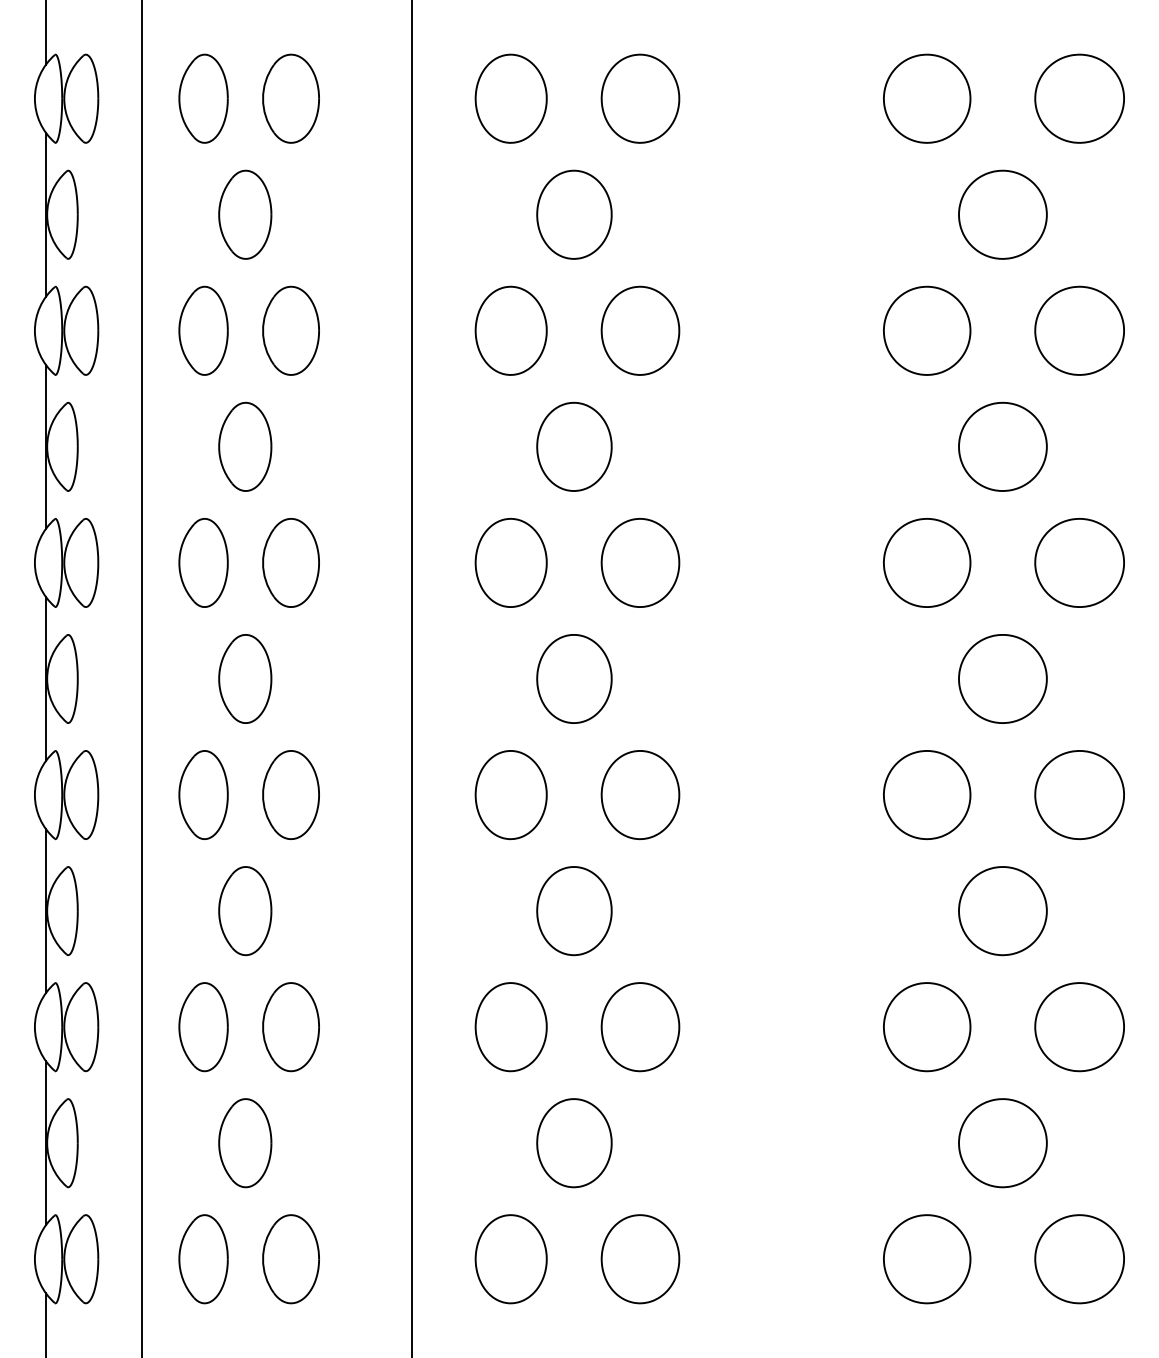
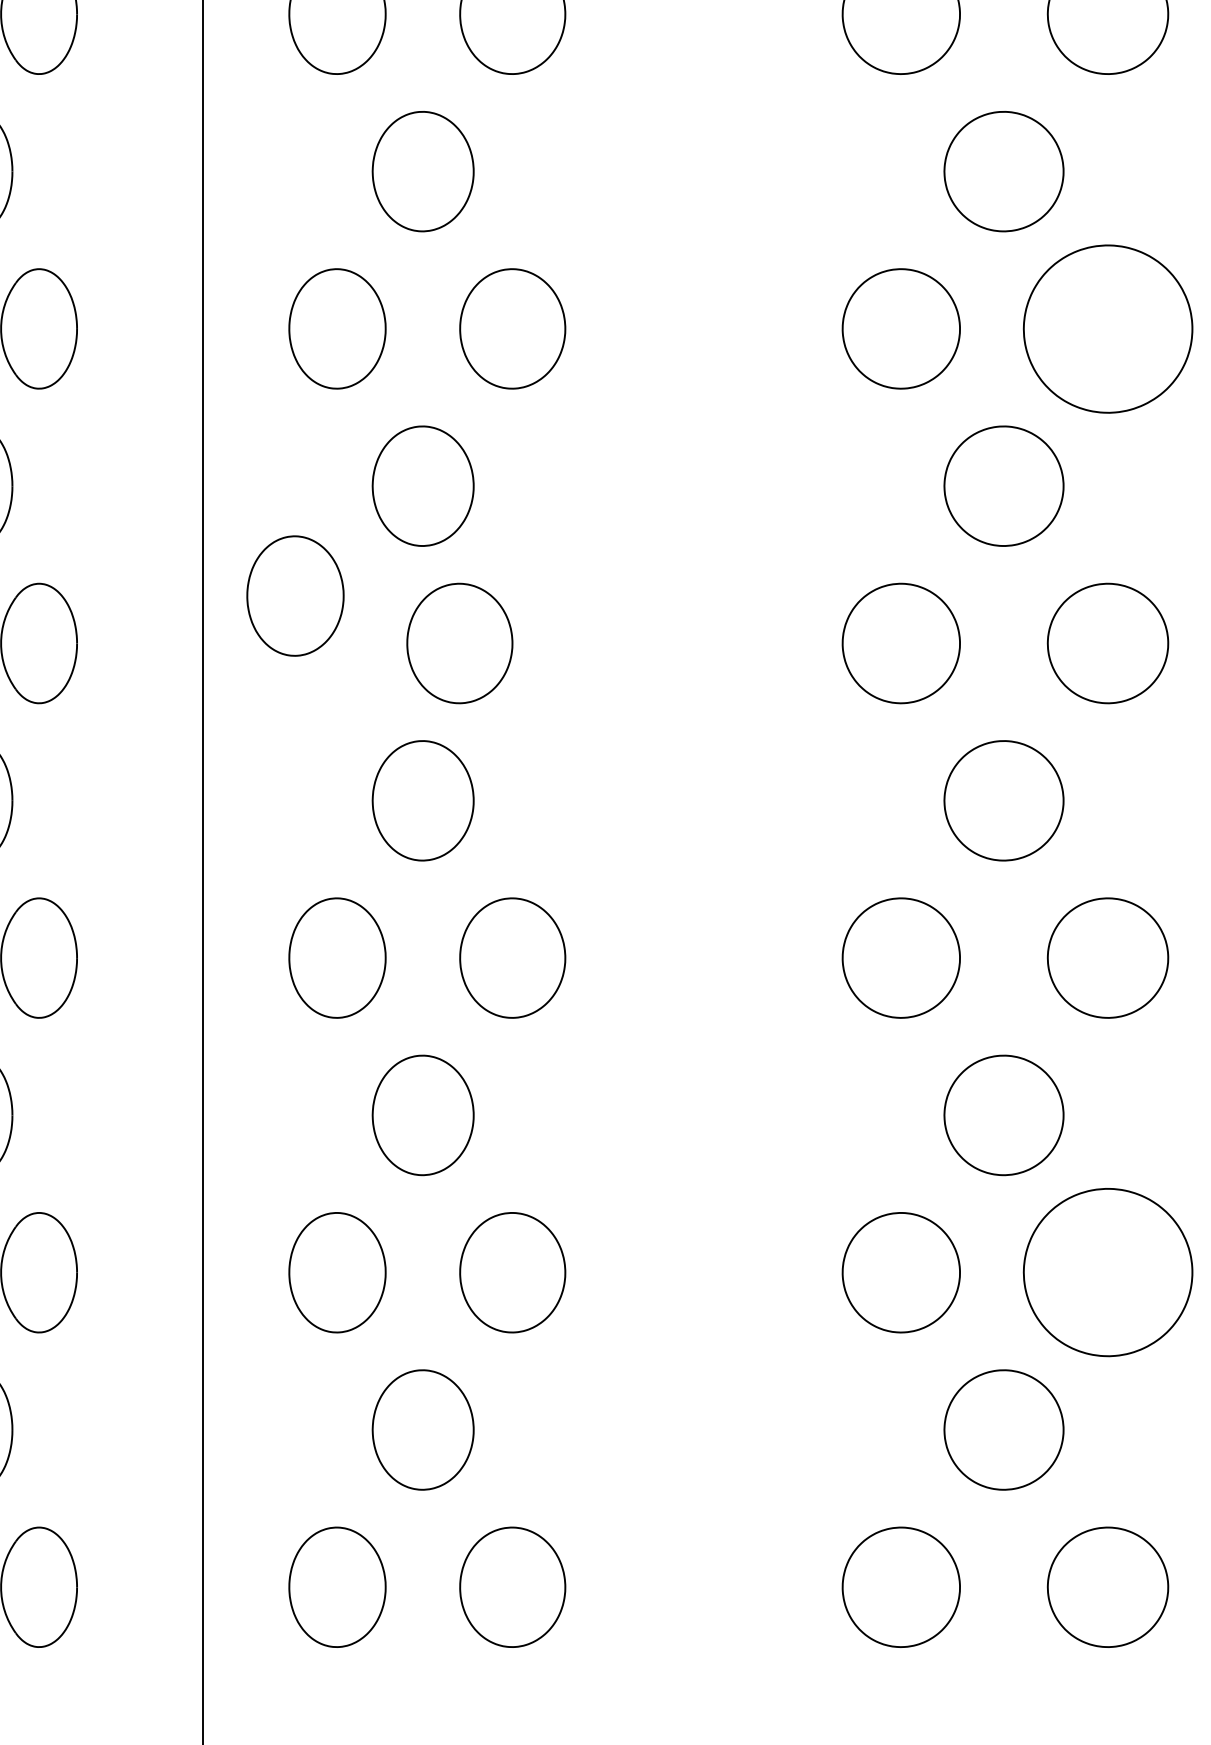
part: (1079, 330) -> (1107, 328), size x1.4
part: (510, 562) -> (294, 595), moved
part: (640, 562) -> (459, 642), moved
part: (1079, 1027) -> (1107, 1273), size x1.4

